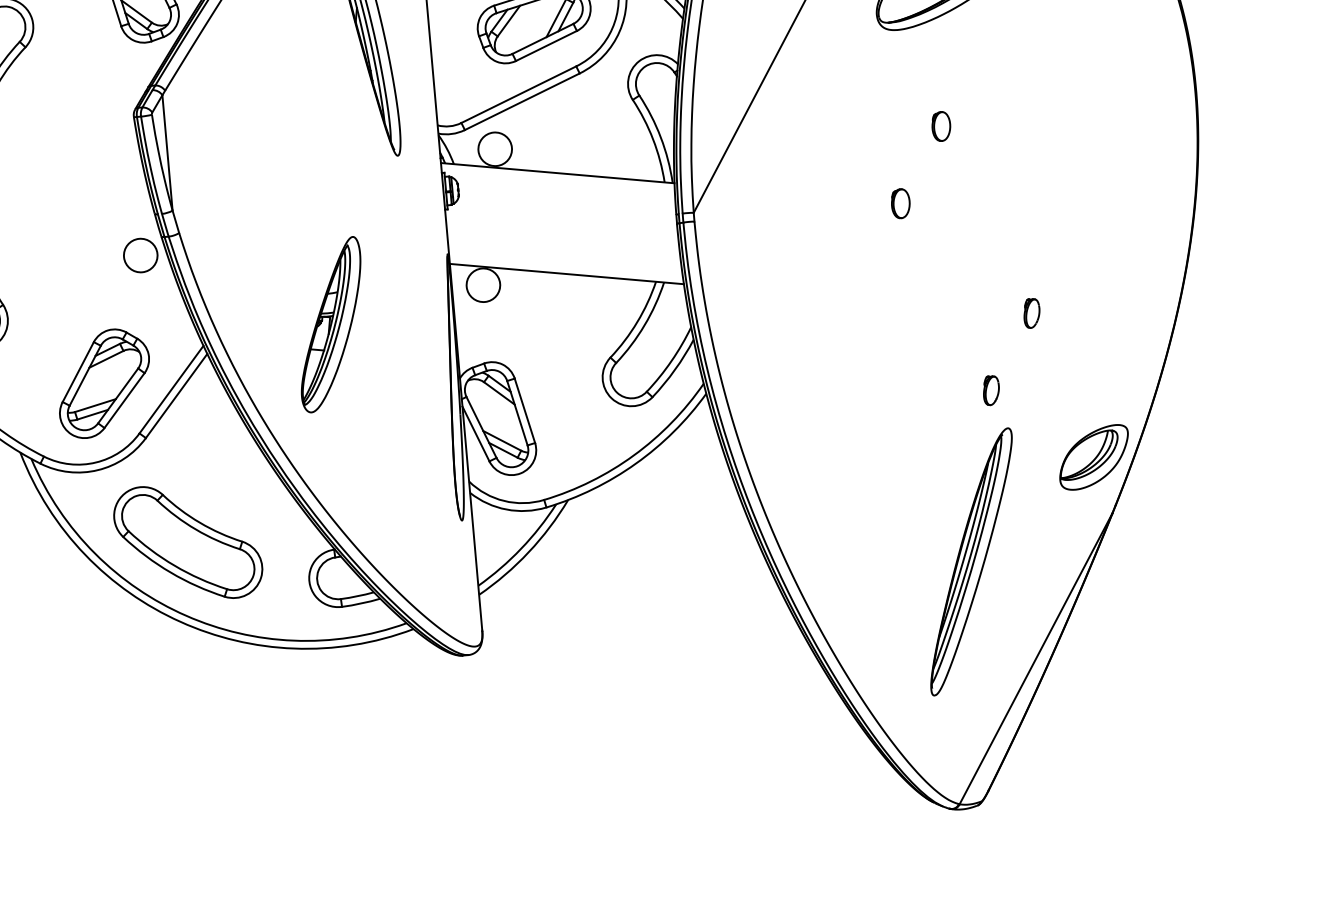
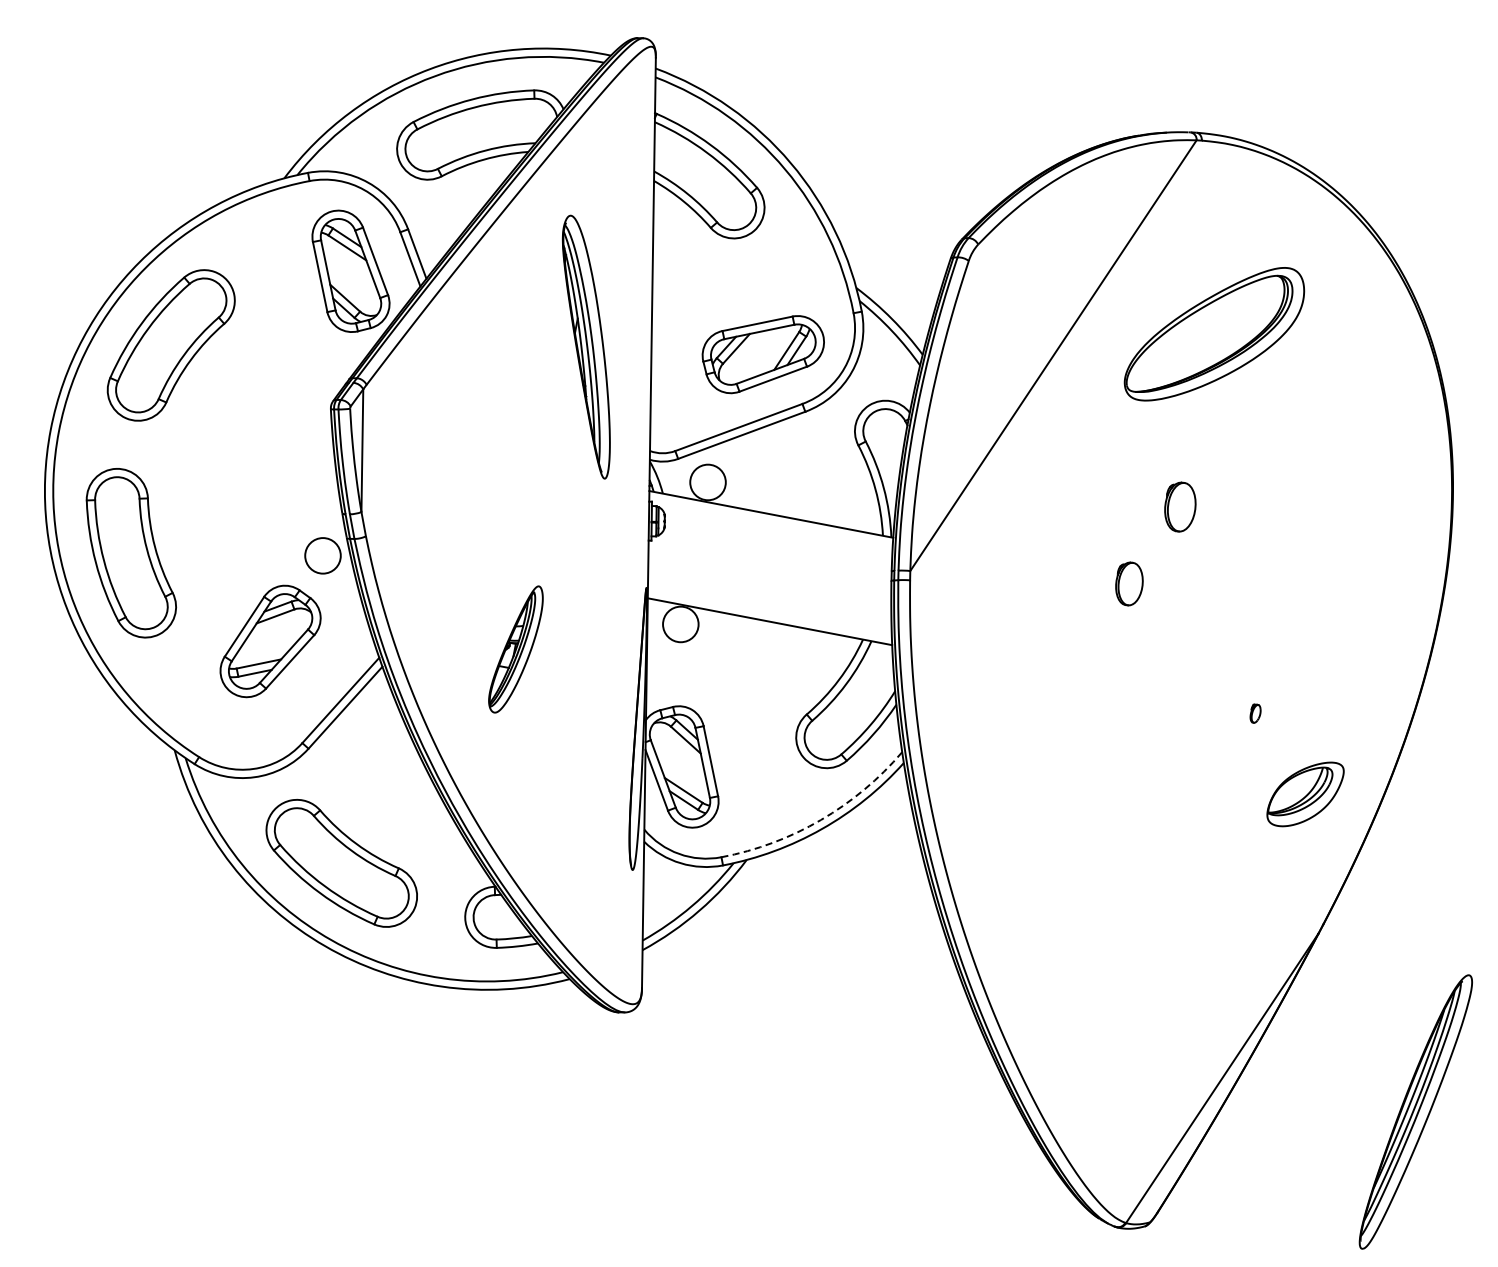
part: (941, 126) -> (1180, 506), size x1.6
part: (900, 203) -> (1129, 583), size x1.4
part: (1031, 313) -> (1255, 713), size x0.6
part: (330, 324) -> (515, 649), size x0.7
part: (104, 383) -> (270, 641), moved
part: (991, 390) -> (1204, 790), removed
arc: (633, 455) -> (820, 820), solid -> dashed
part: (1094, 457) -> (1305, 794), moved
part: (971, 561) -> (1415, 1111), moved

